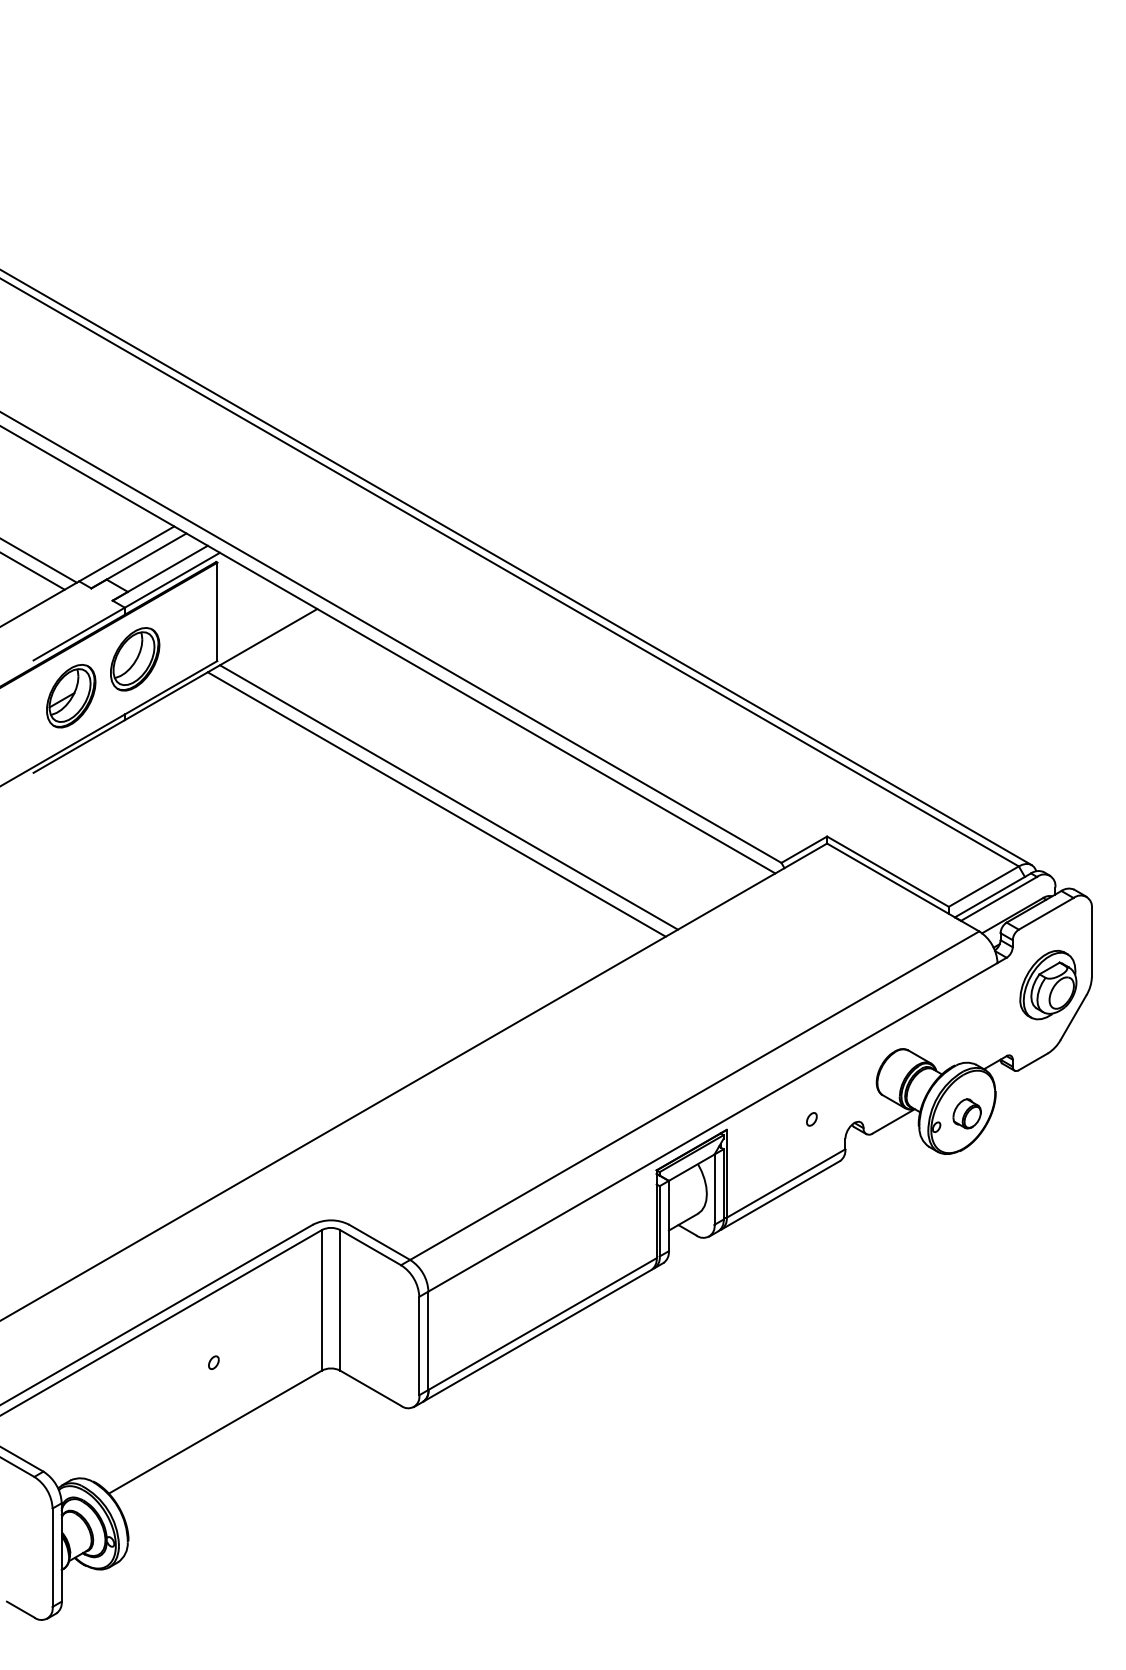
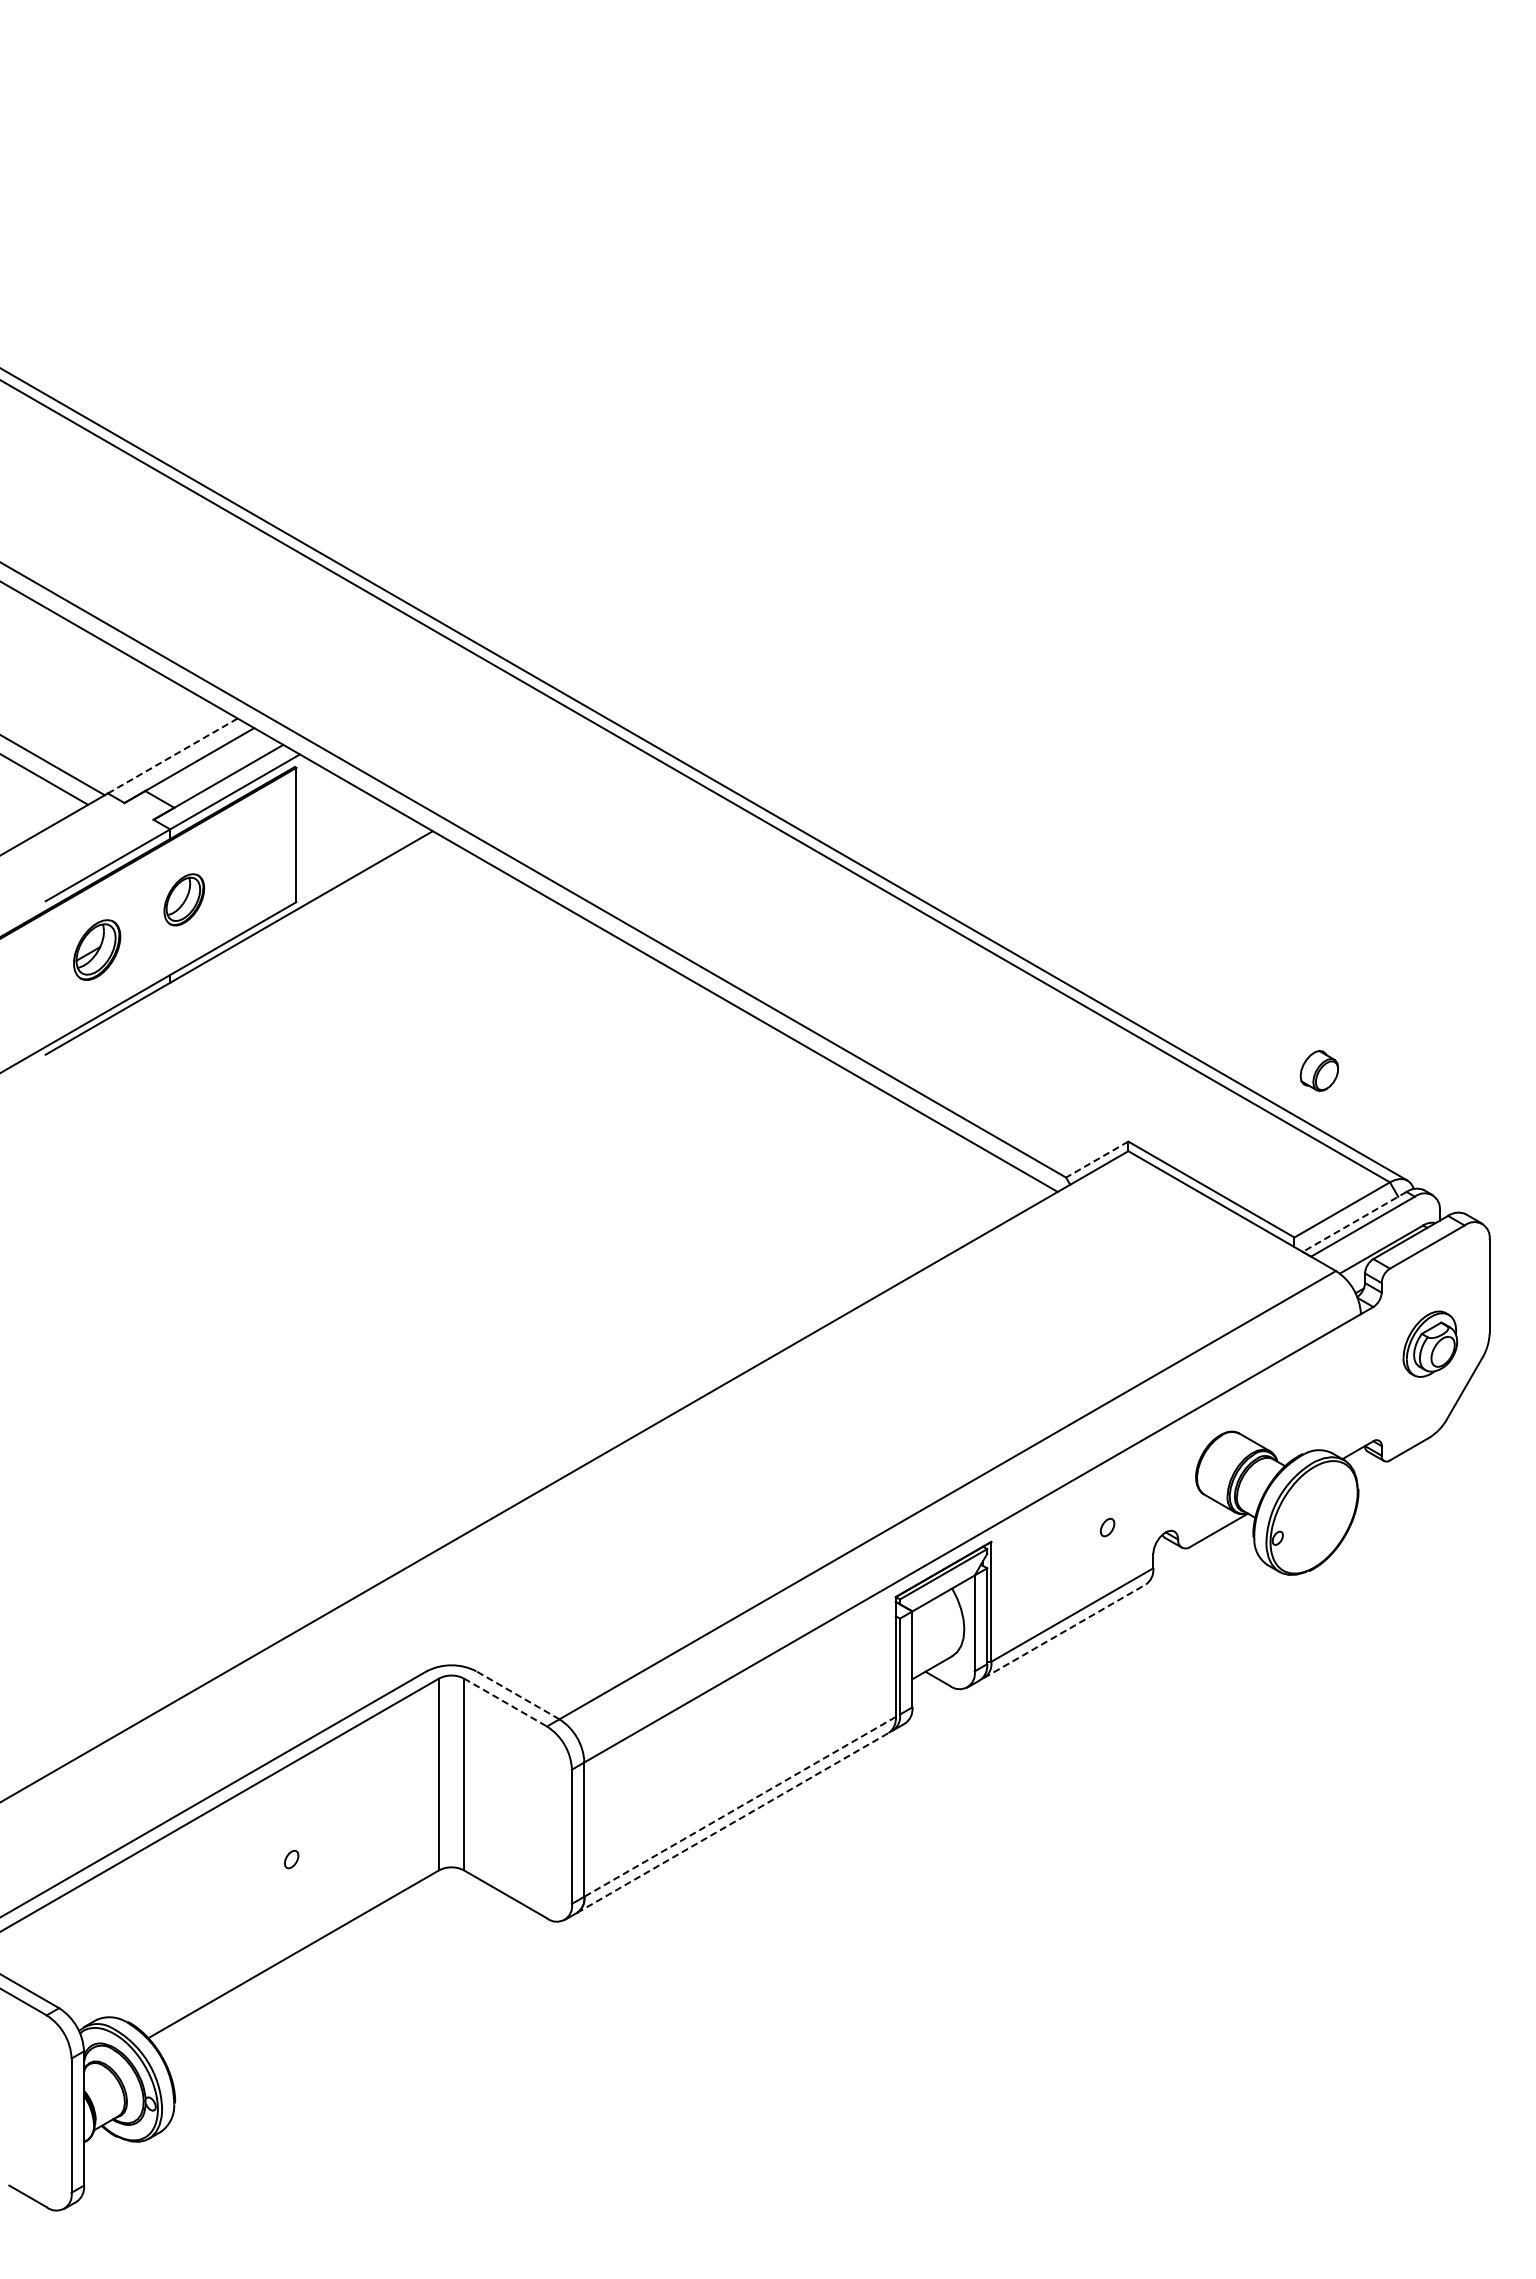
line: (126, 553) -> (172, 755), solid -> dashed
part: (135, 659) -> (184, 899), size x0.6
part: (71, 695) -> (97, 949), size x0.7
line: (448, 796) -> (611, 1087), removed
line: (436, 804) -> (595, 1097), removed
line: (804, 849) -> (1097, 1159), solid -> dashed
line: (992, 895) -> (1354, 1221), solid -> dashed
part: (1048, 984) -> (1430, 1343), size x0.7
part: (966, 1113) -> (1318, 1070), moved
line: (781, 1194) -> (1065, 1630), solid -> dashed
line: (379, 1242) -> (517, 1695), solid -> dashed
line: (370, 1247) -> (505, 1702), solid -> dashed
line: (542, 1323) -> (740, 1806), solid -> dashed
line: (536, 1335) -> (732, 1822), solid -> dashed

